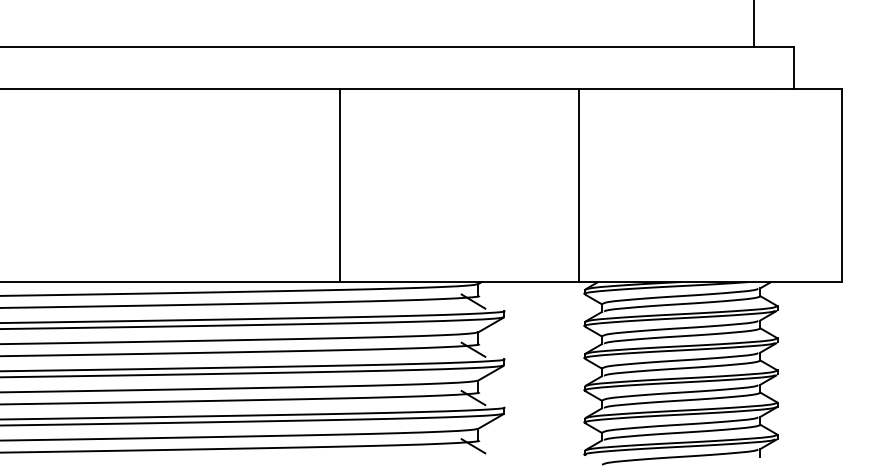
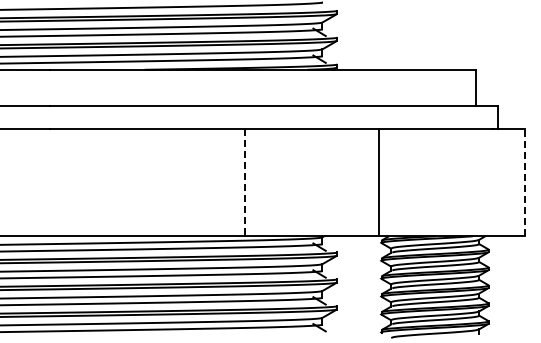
line: (340, 185) -> (245, 182), solid -> dashed
line: (841, 185) -> (524, 182), solid -> dashed

